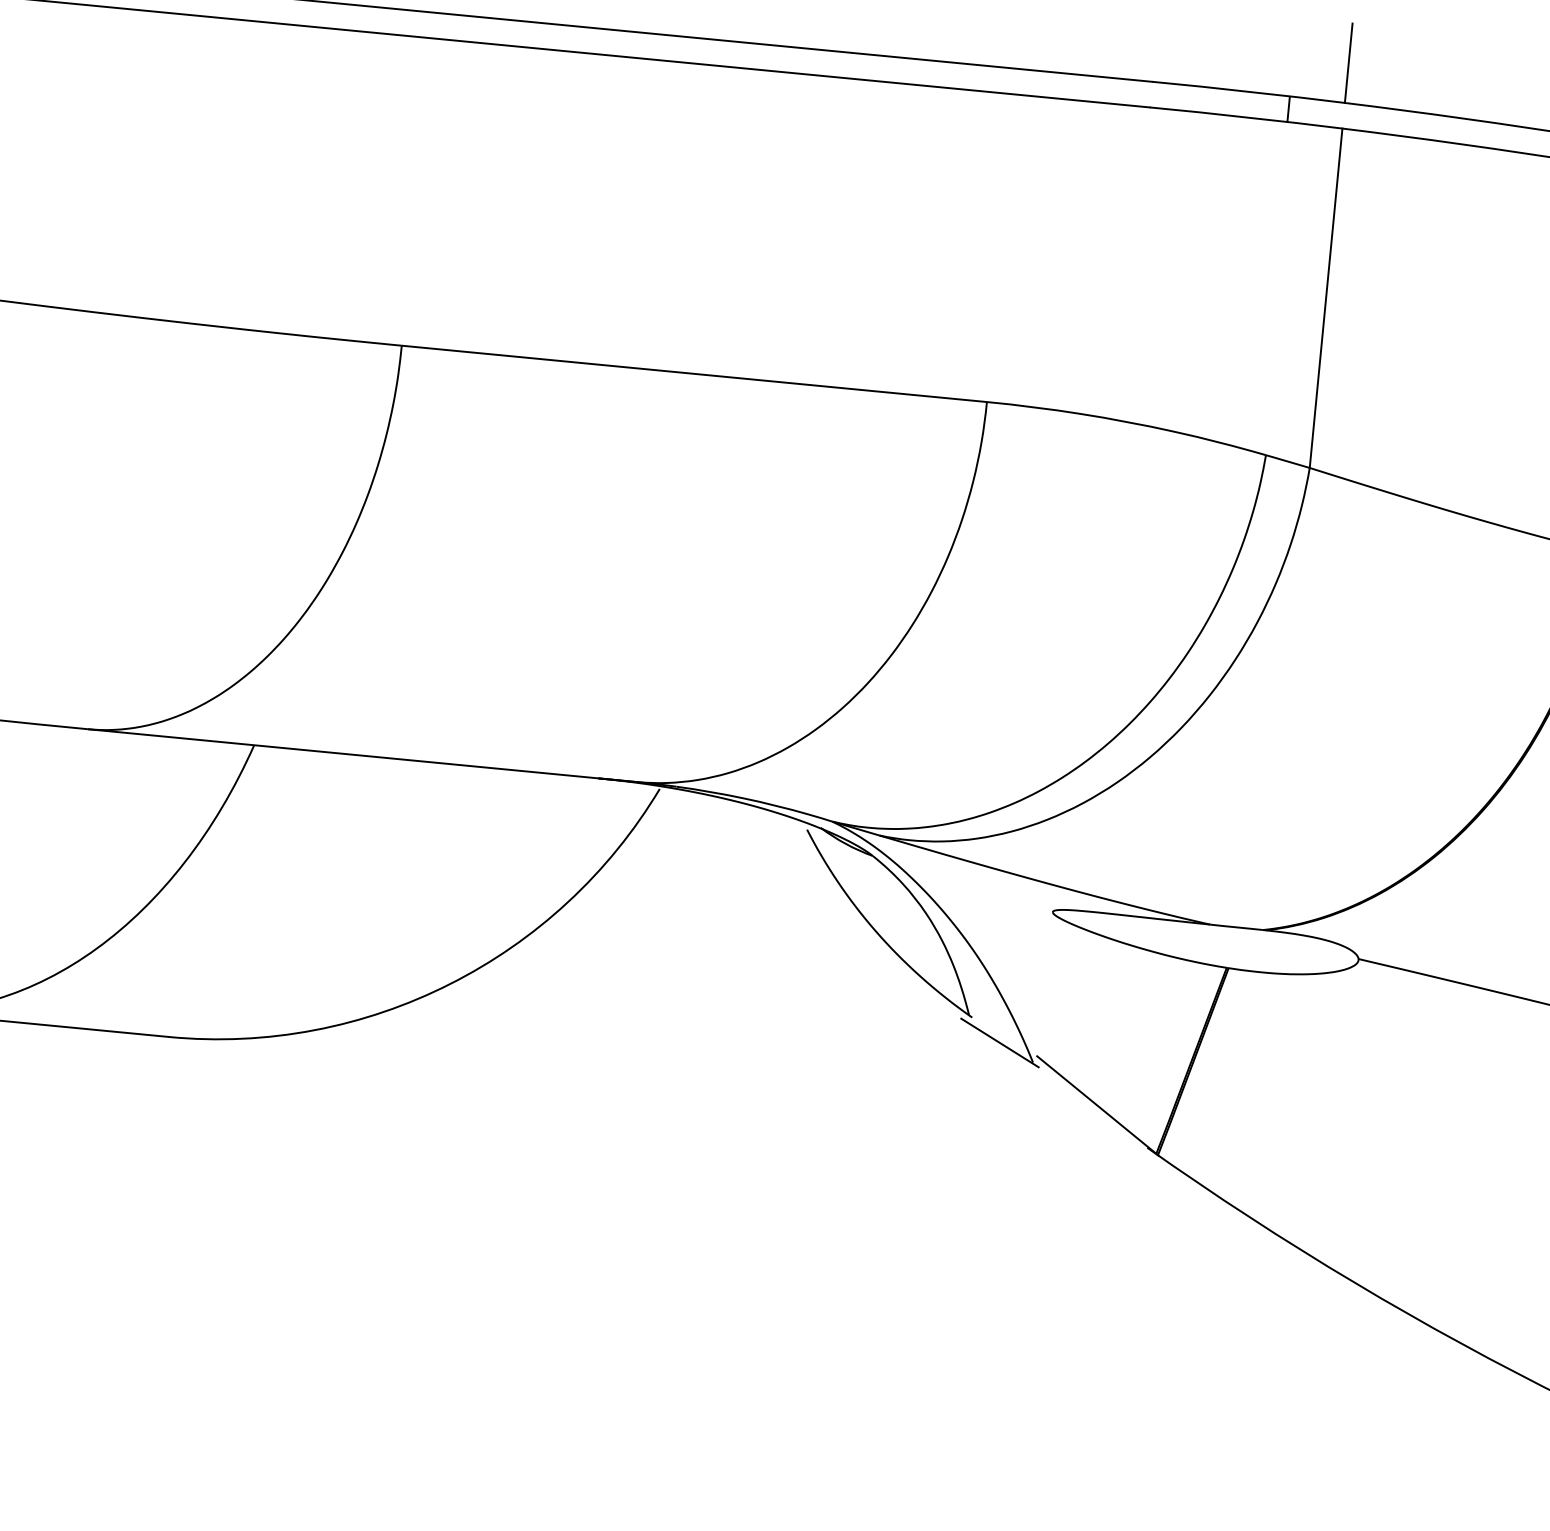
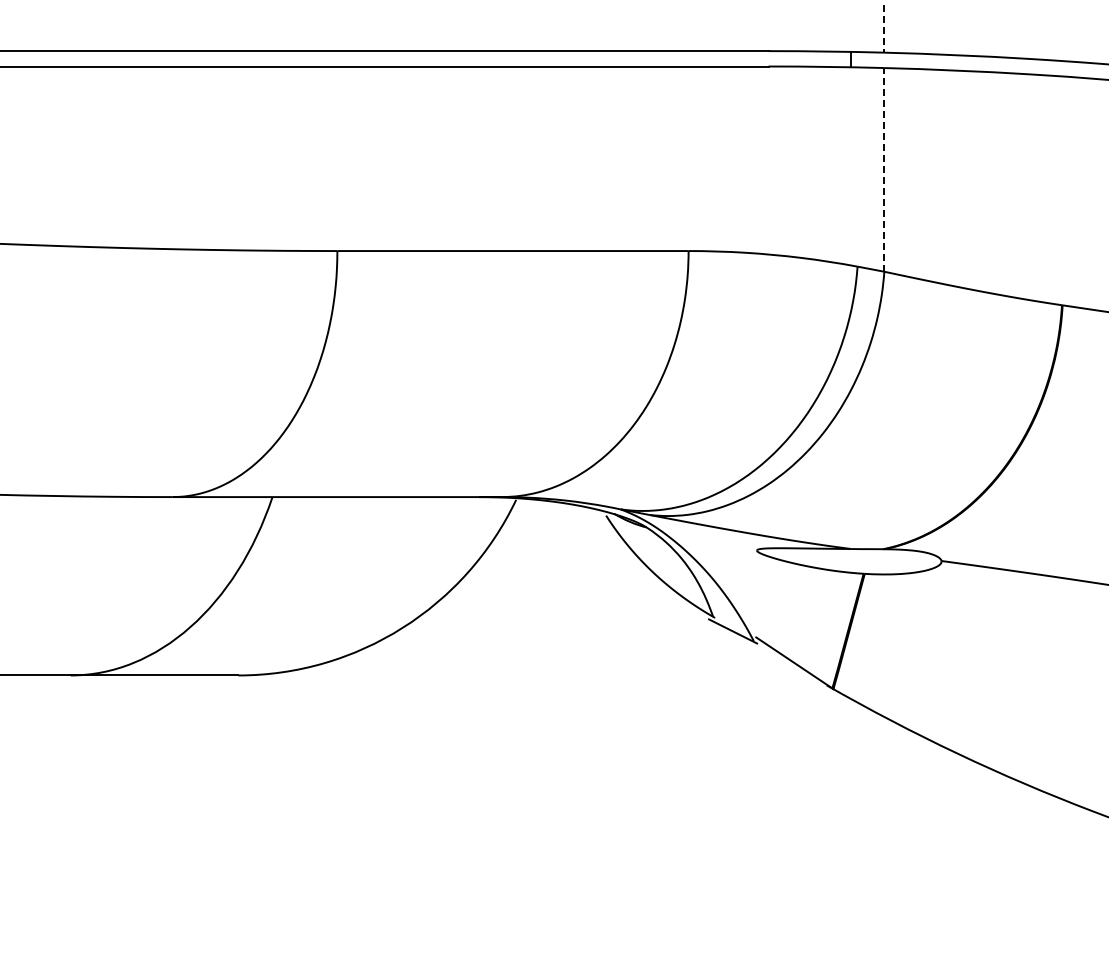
line: (1349, 62) -> (884, 28), solid -> dashed
line: (1326, 297) -> (884, 169), solid -> dashed

